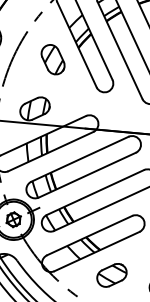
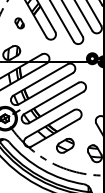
part: (52, 59) -> (19, 23), size x0.6

